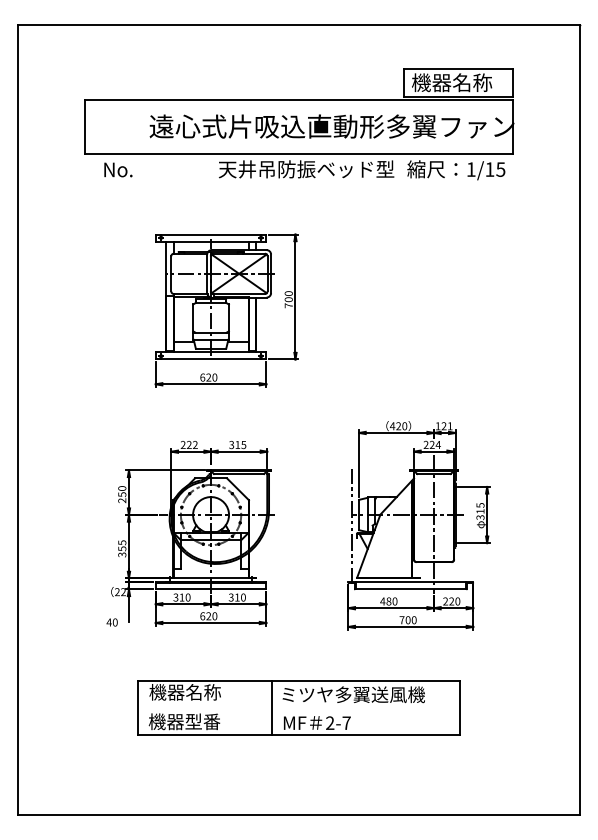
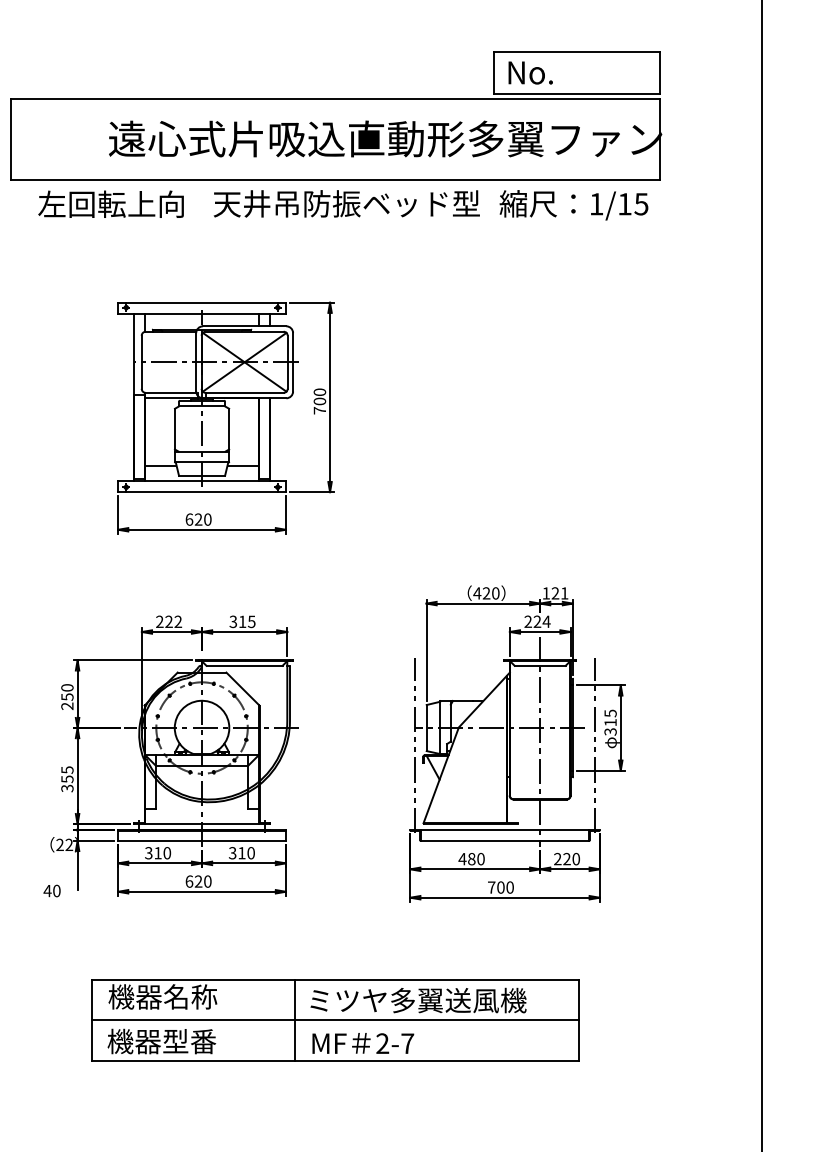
text: (452, 82) -> (568, 72), 機器名称 -> No.
text: (151, 169) -> (111, 204), No. -> 左回転上向
line: (470, 526) -> (595, 745), added
line: (298, 707) -> (334, 1019), added

